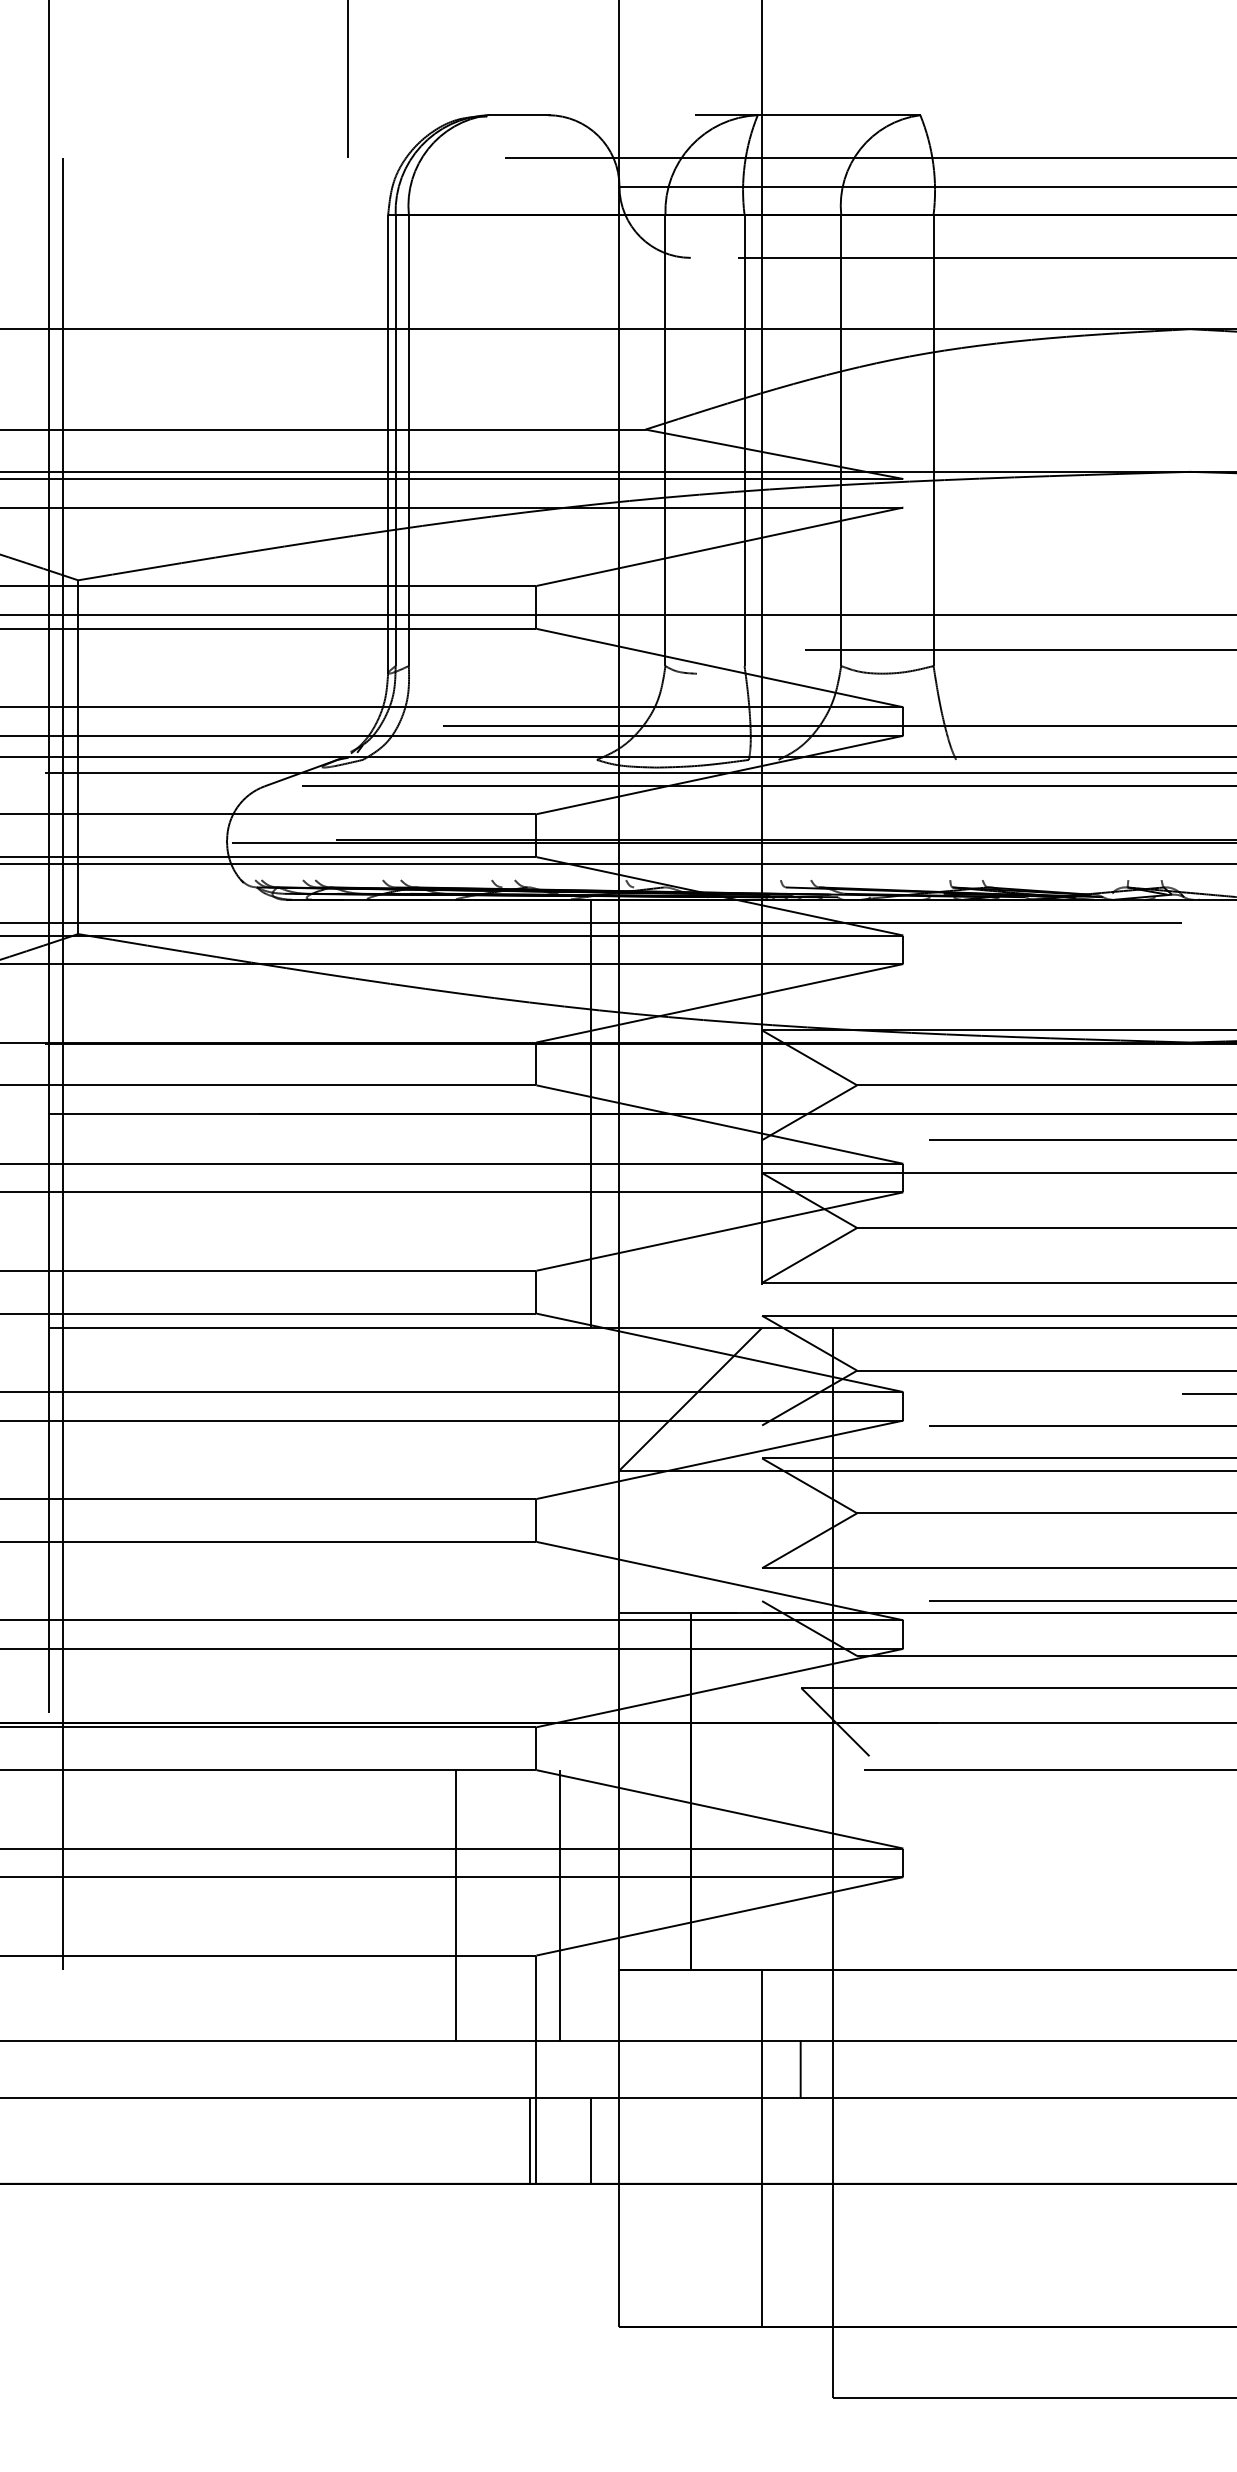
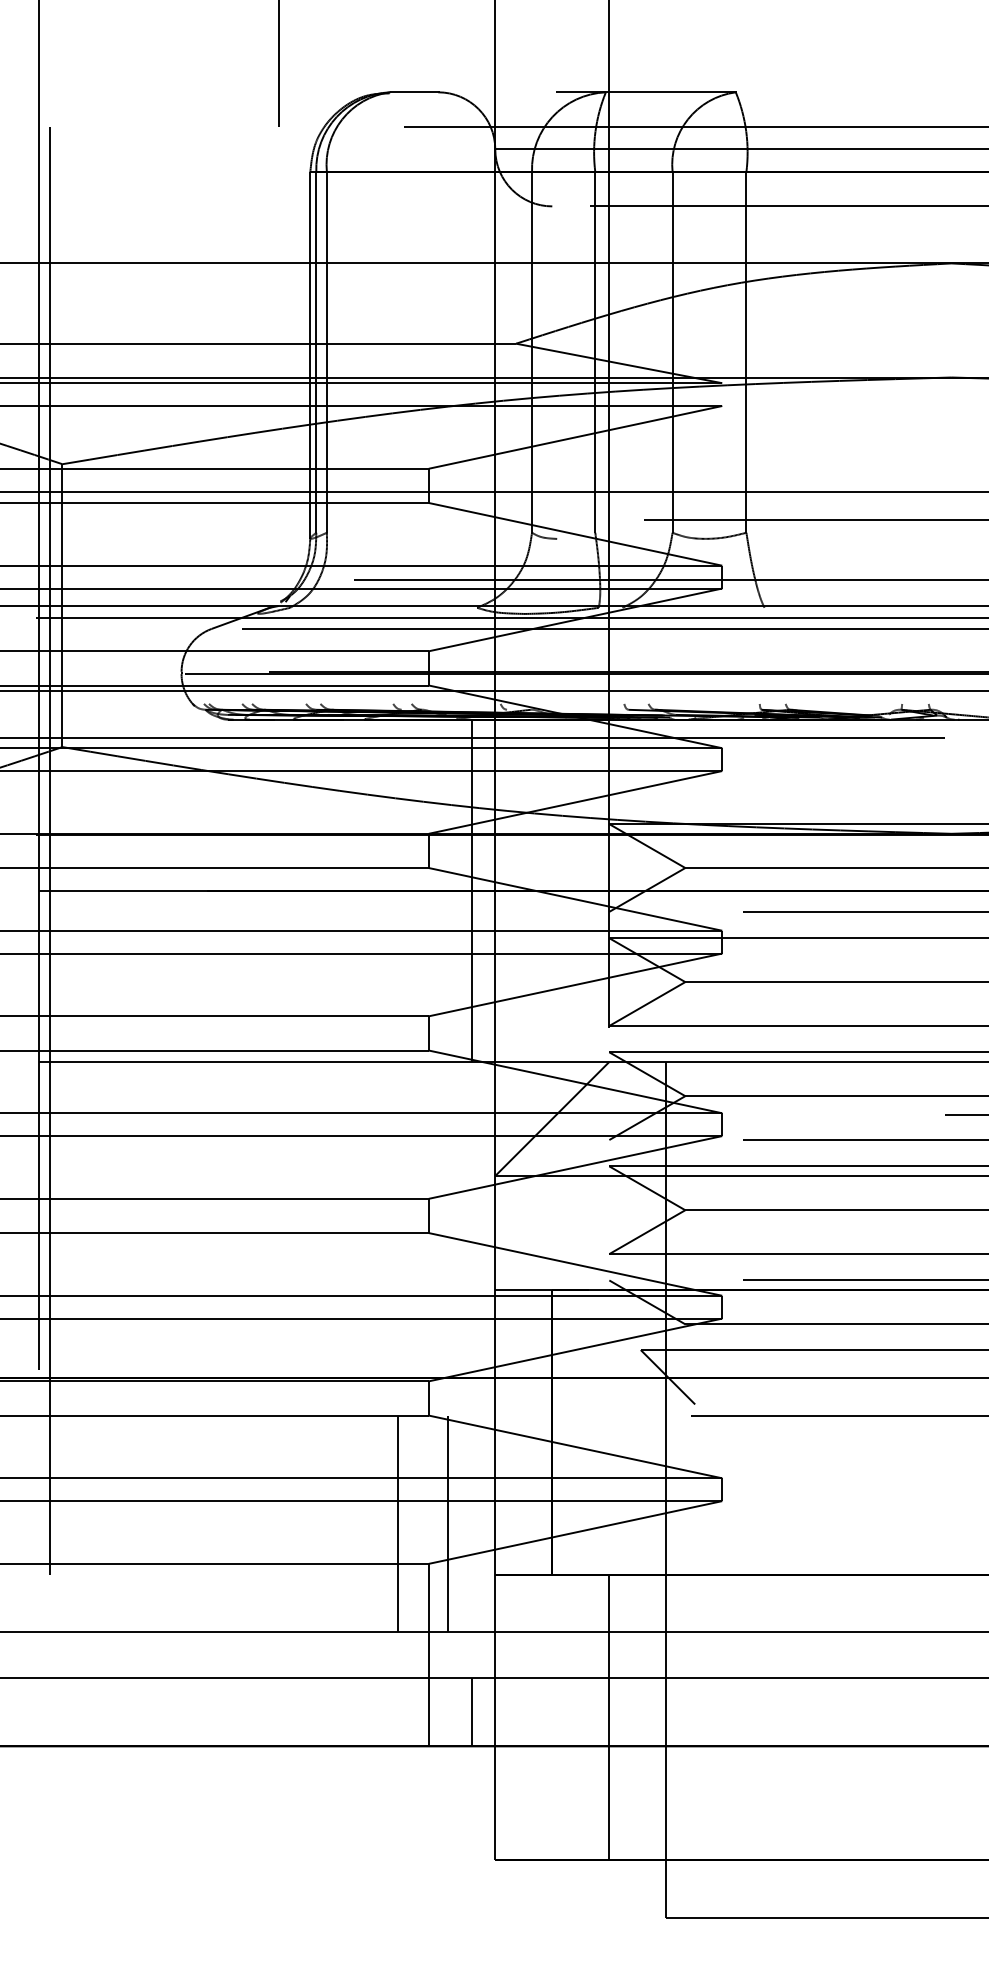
line: (456, 1905) -> (398, 1523), moved
line: (800, 2069) -> (640, 1654), removed
line: (530, 2140) -> (424, 1711), removed

